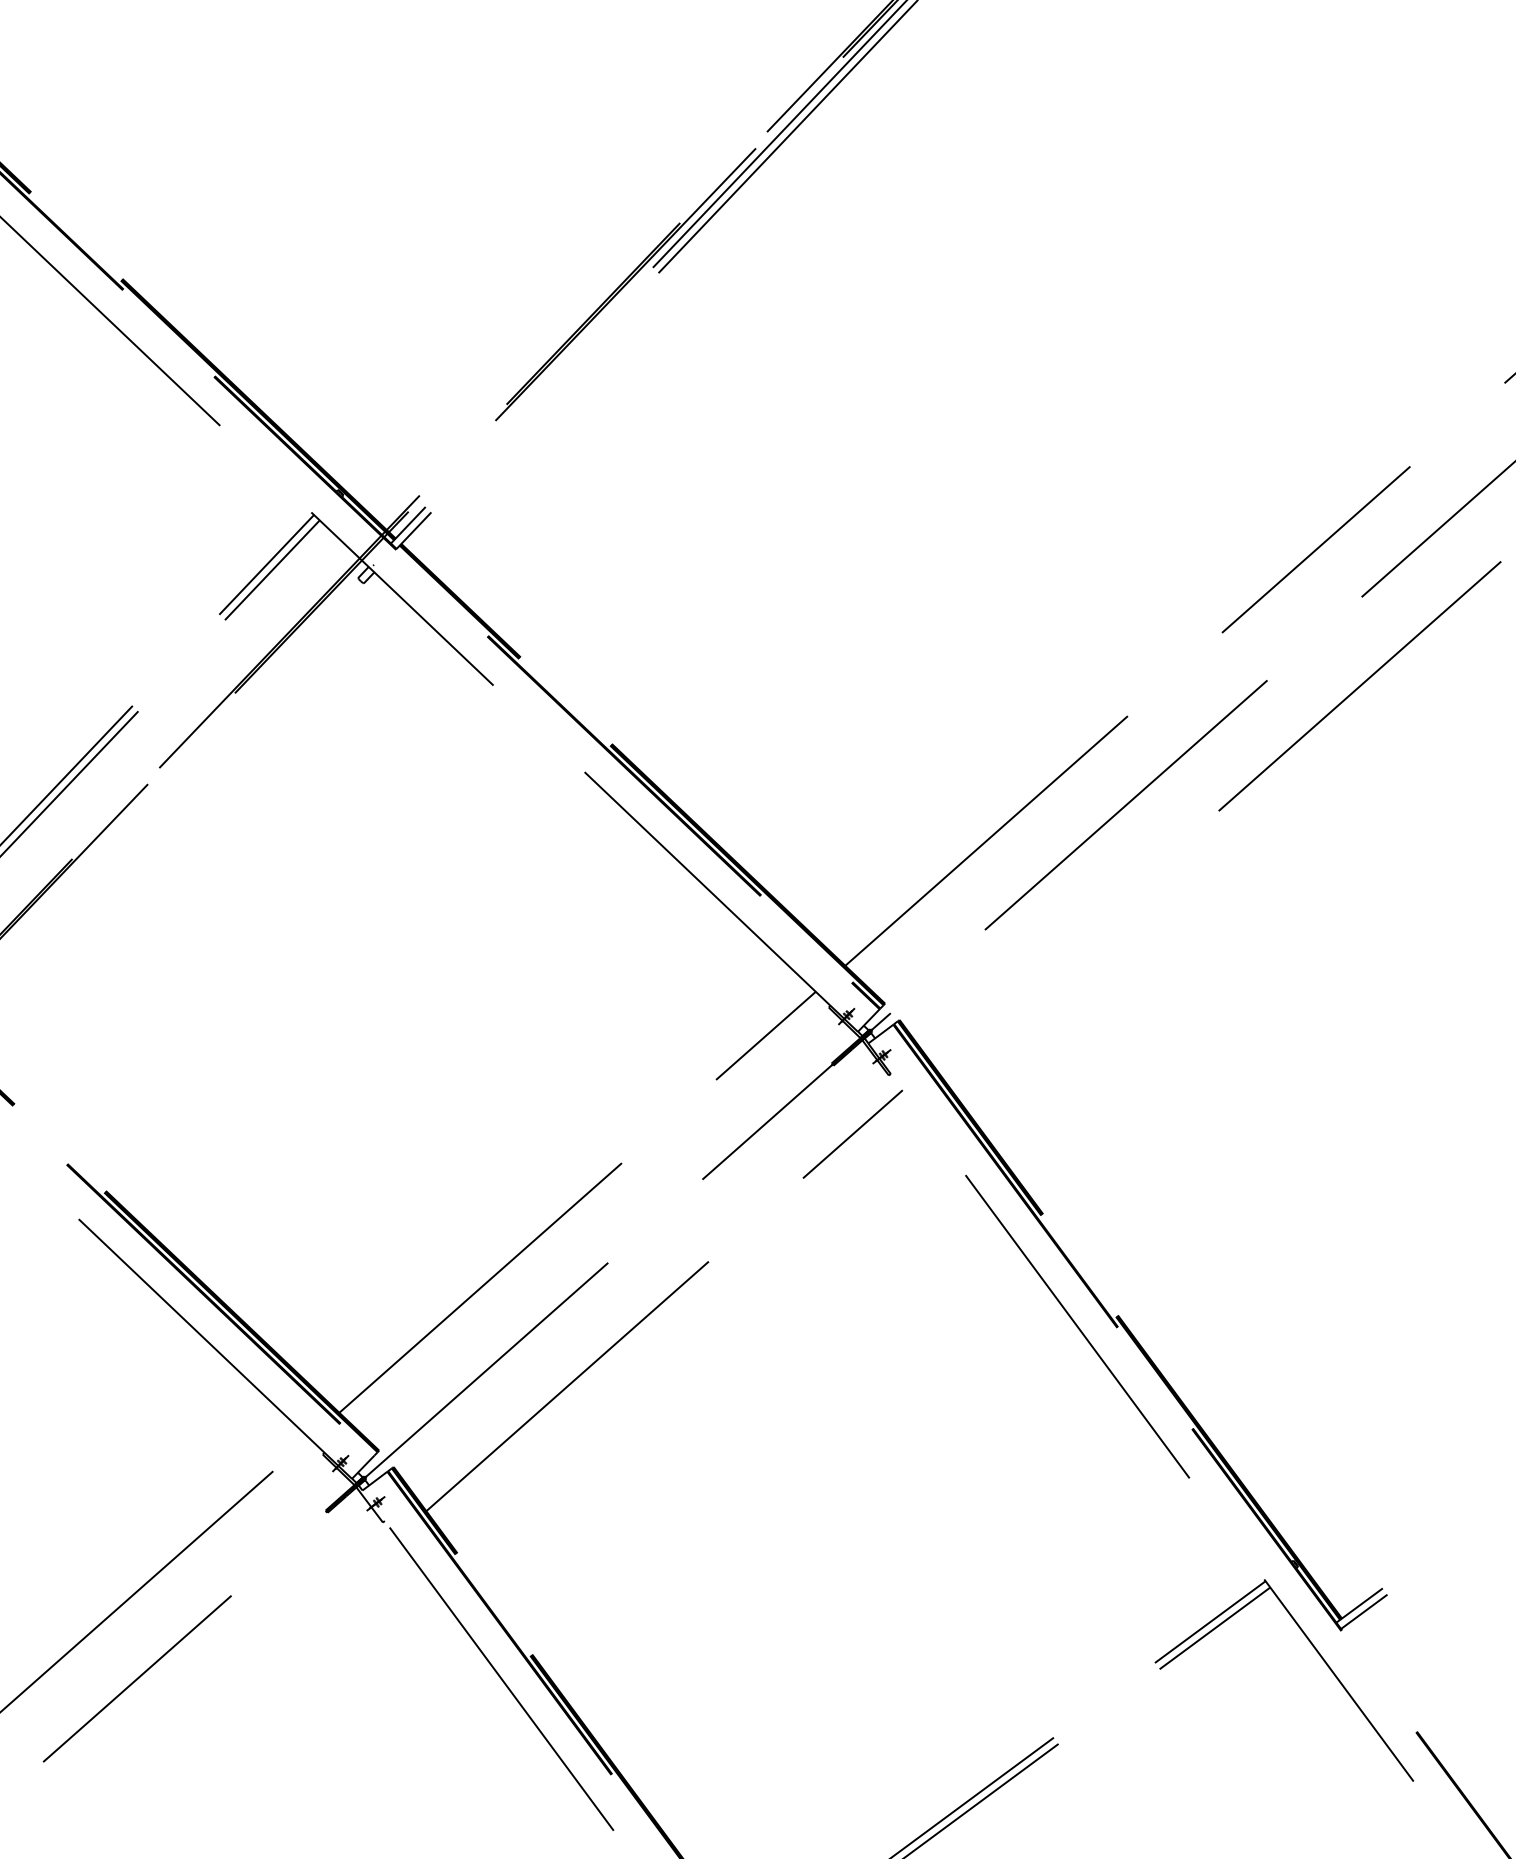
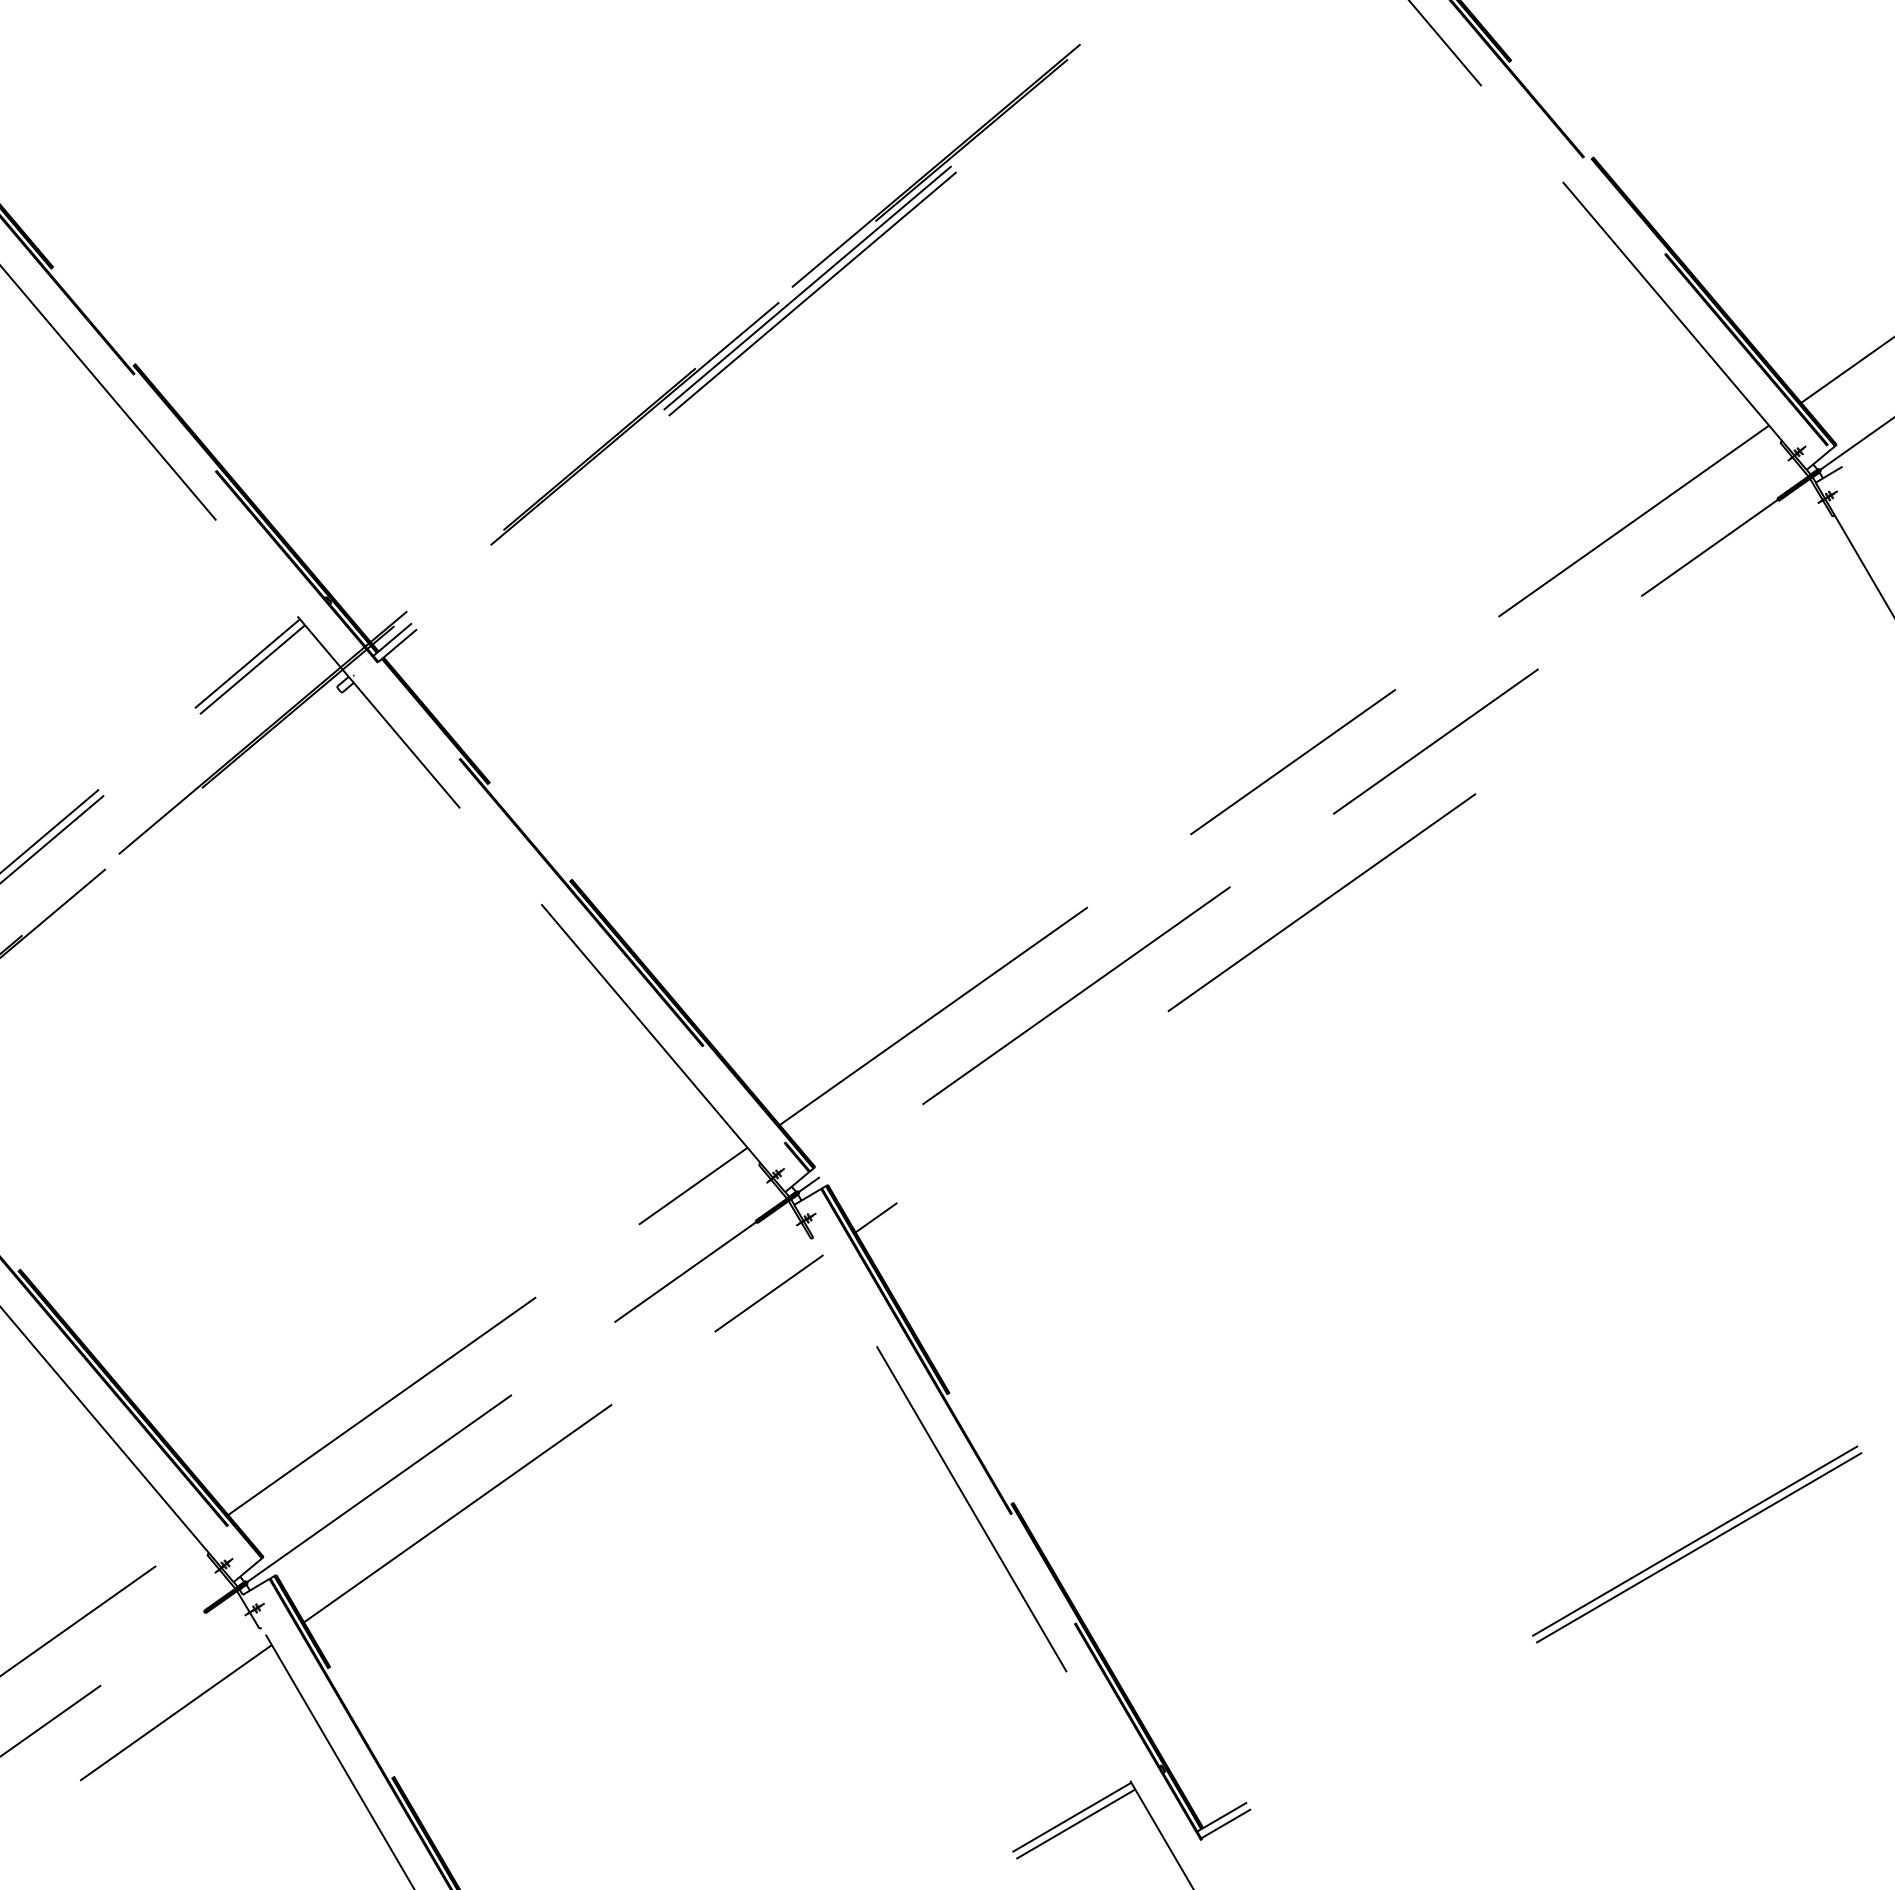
line: (951, 1047) -> (876, 1217), added
line: (308, 1614) -> (175, 1712), added

